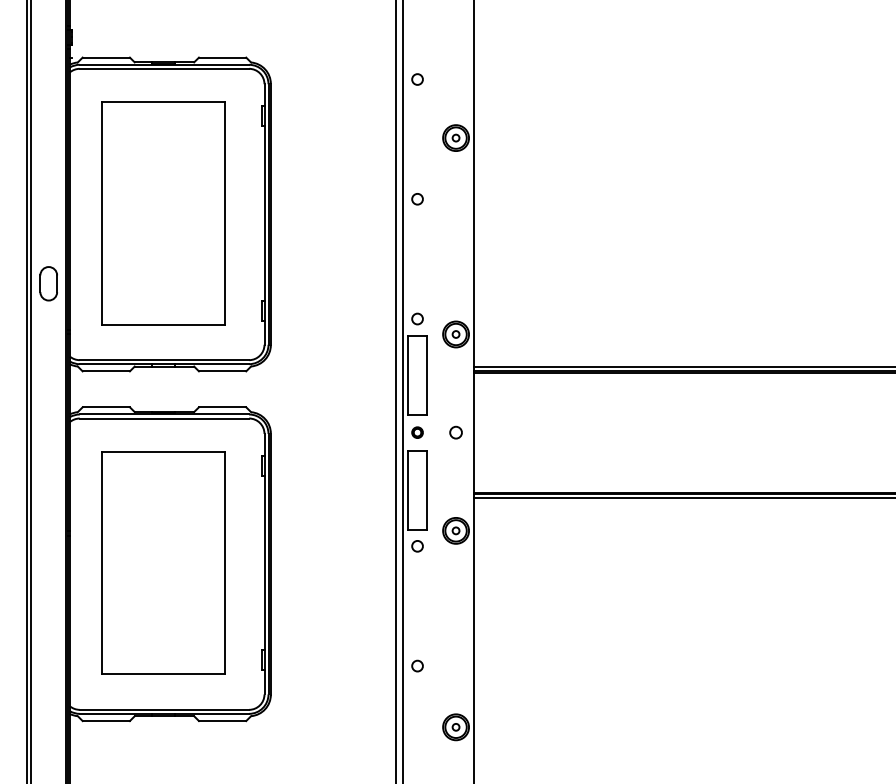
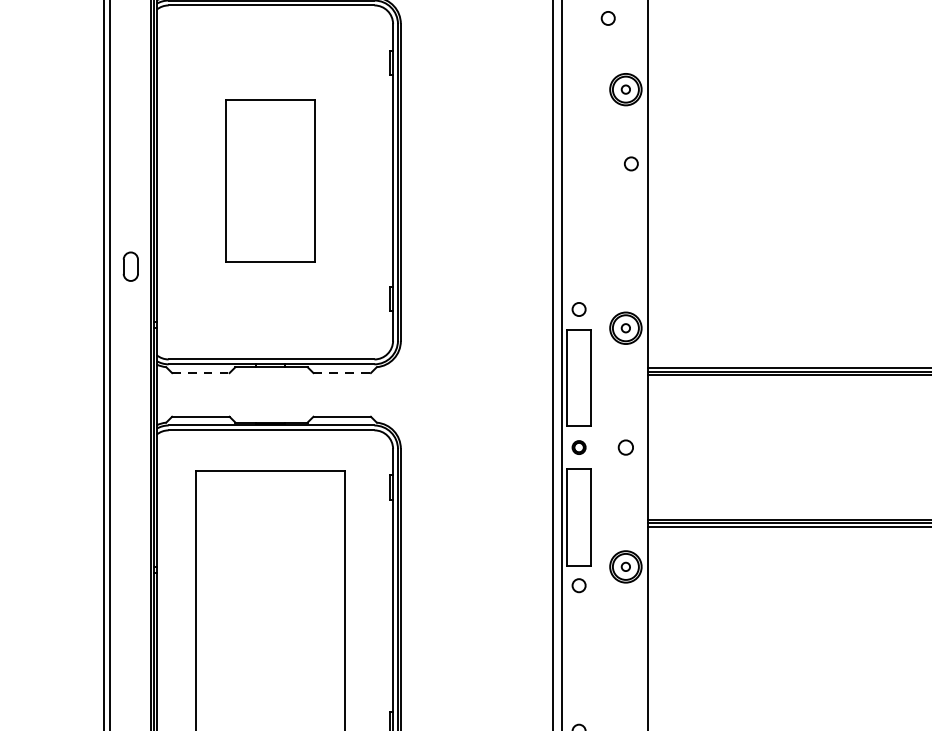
circle: (417, 79) -> (608, 18), moved
circle: (417, 199) -> (631, 164), moved
part: (163, 213) -> (270, 181), size x0.6
part: (48, 283) -> (130, 266), size x0.7
line: (106, 371) -> (201, 373), solid -> dashed
line: (222, 371) -> (342, 373), solid -> dashed

